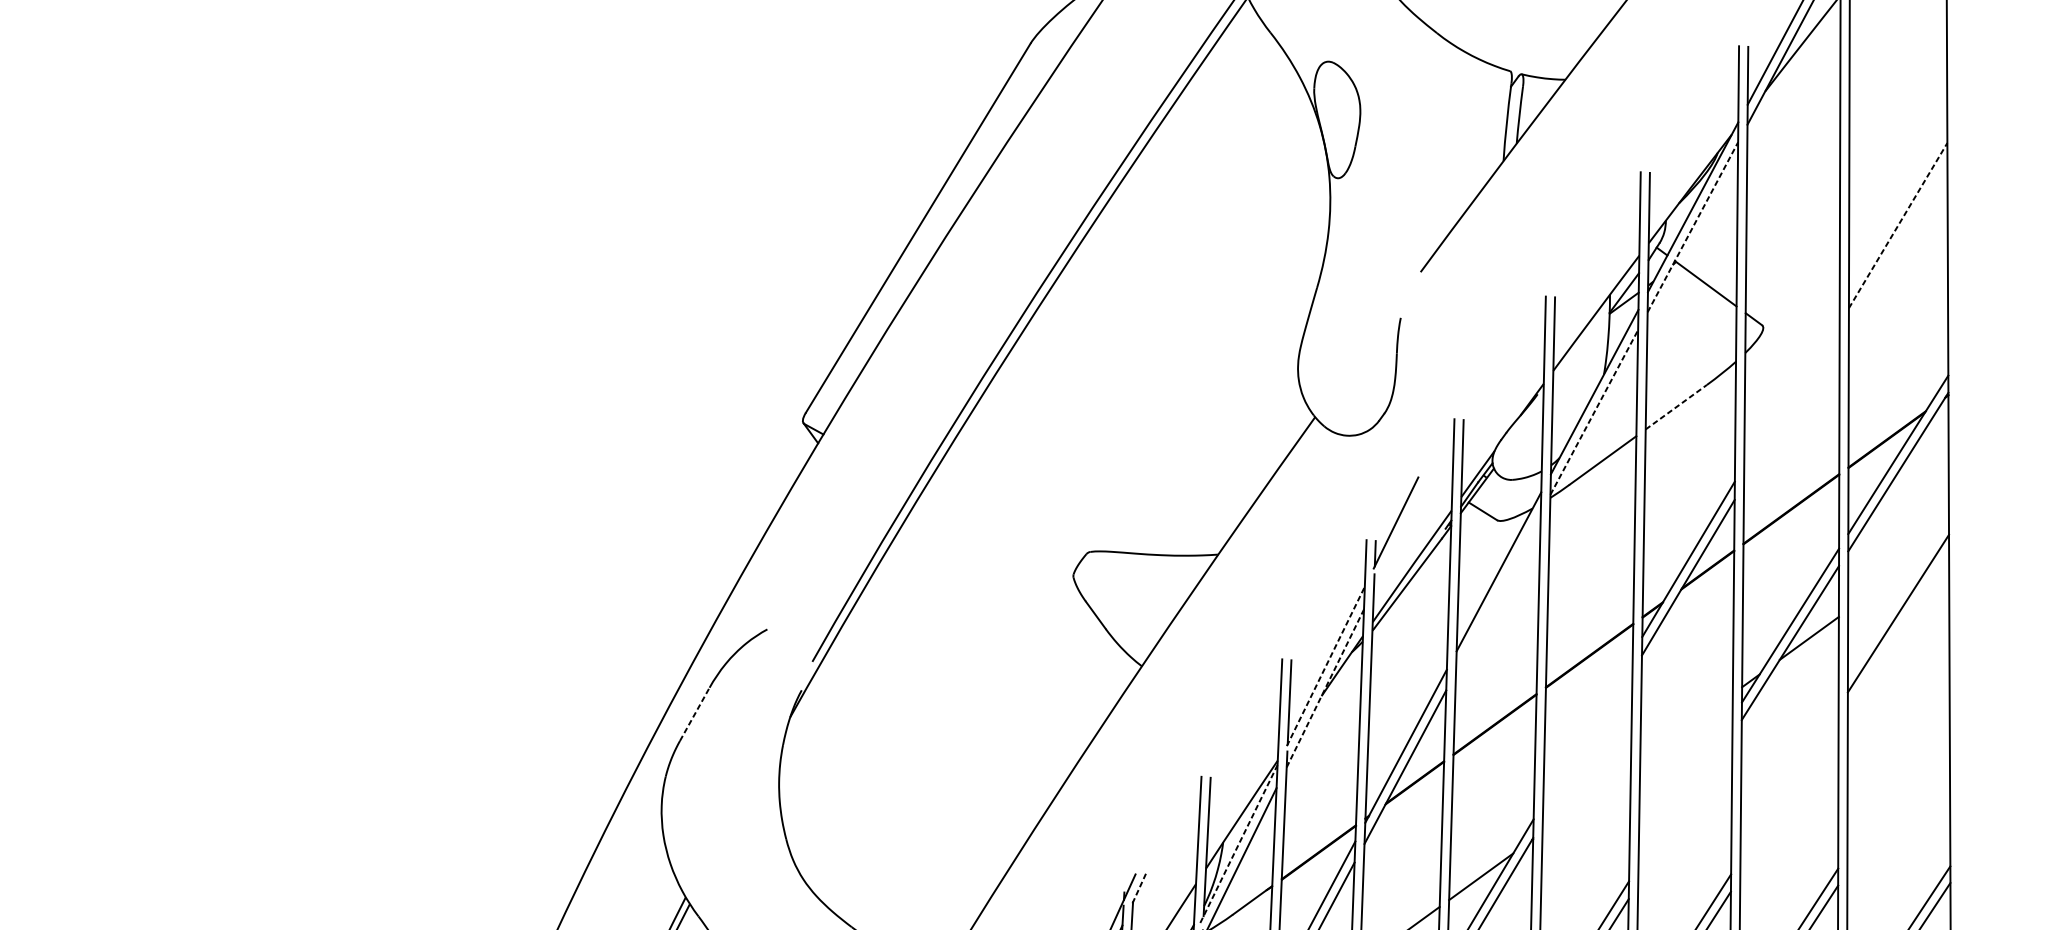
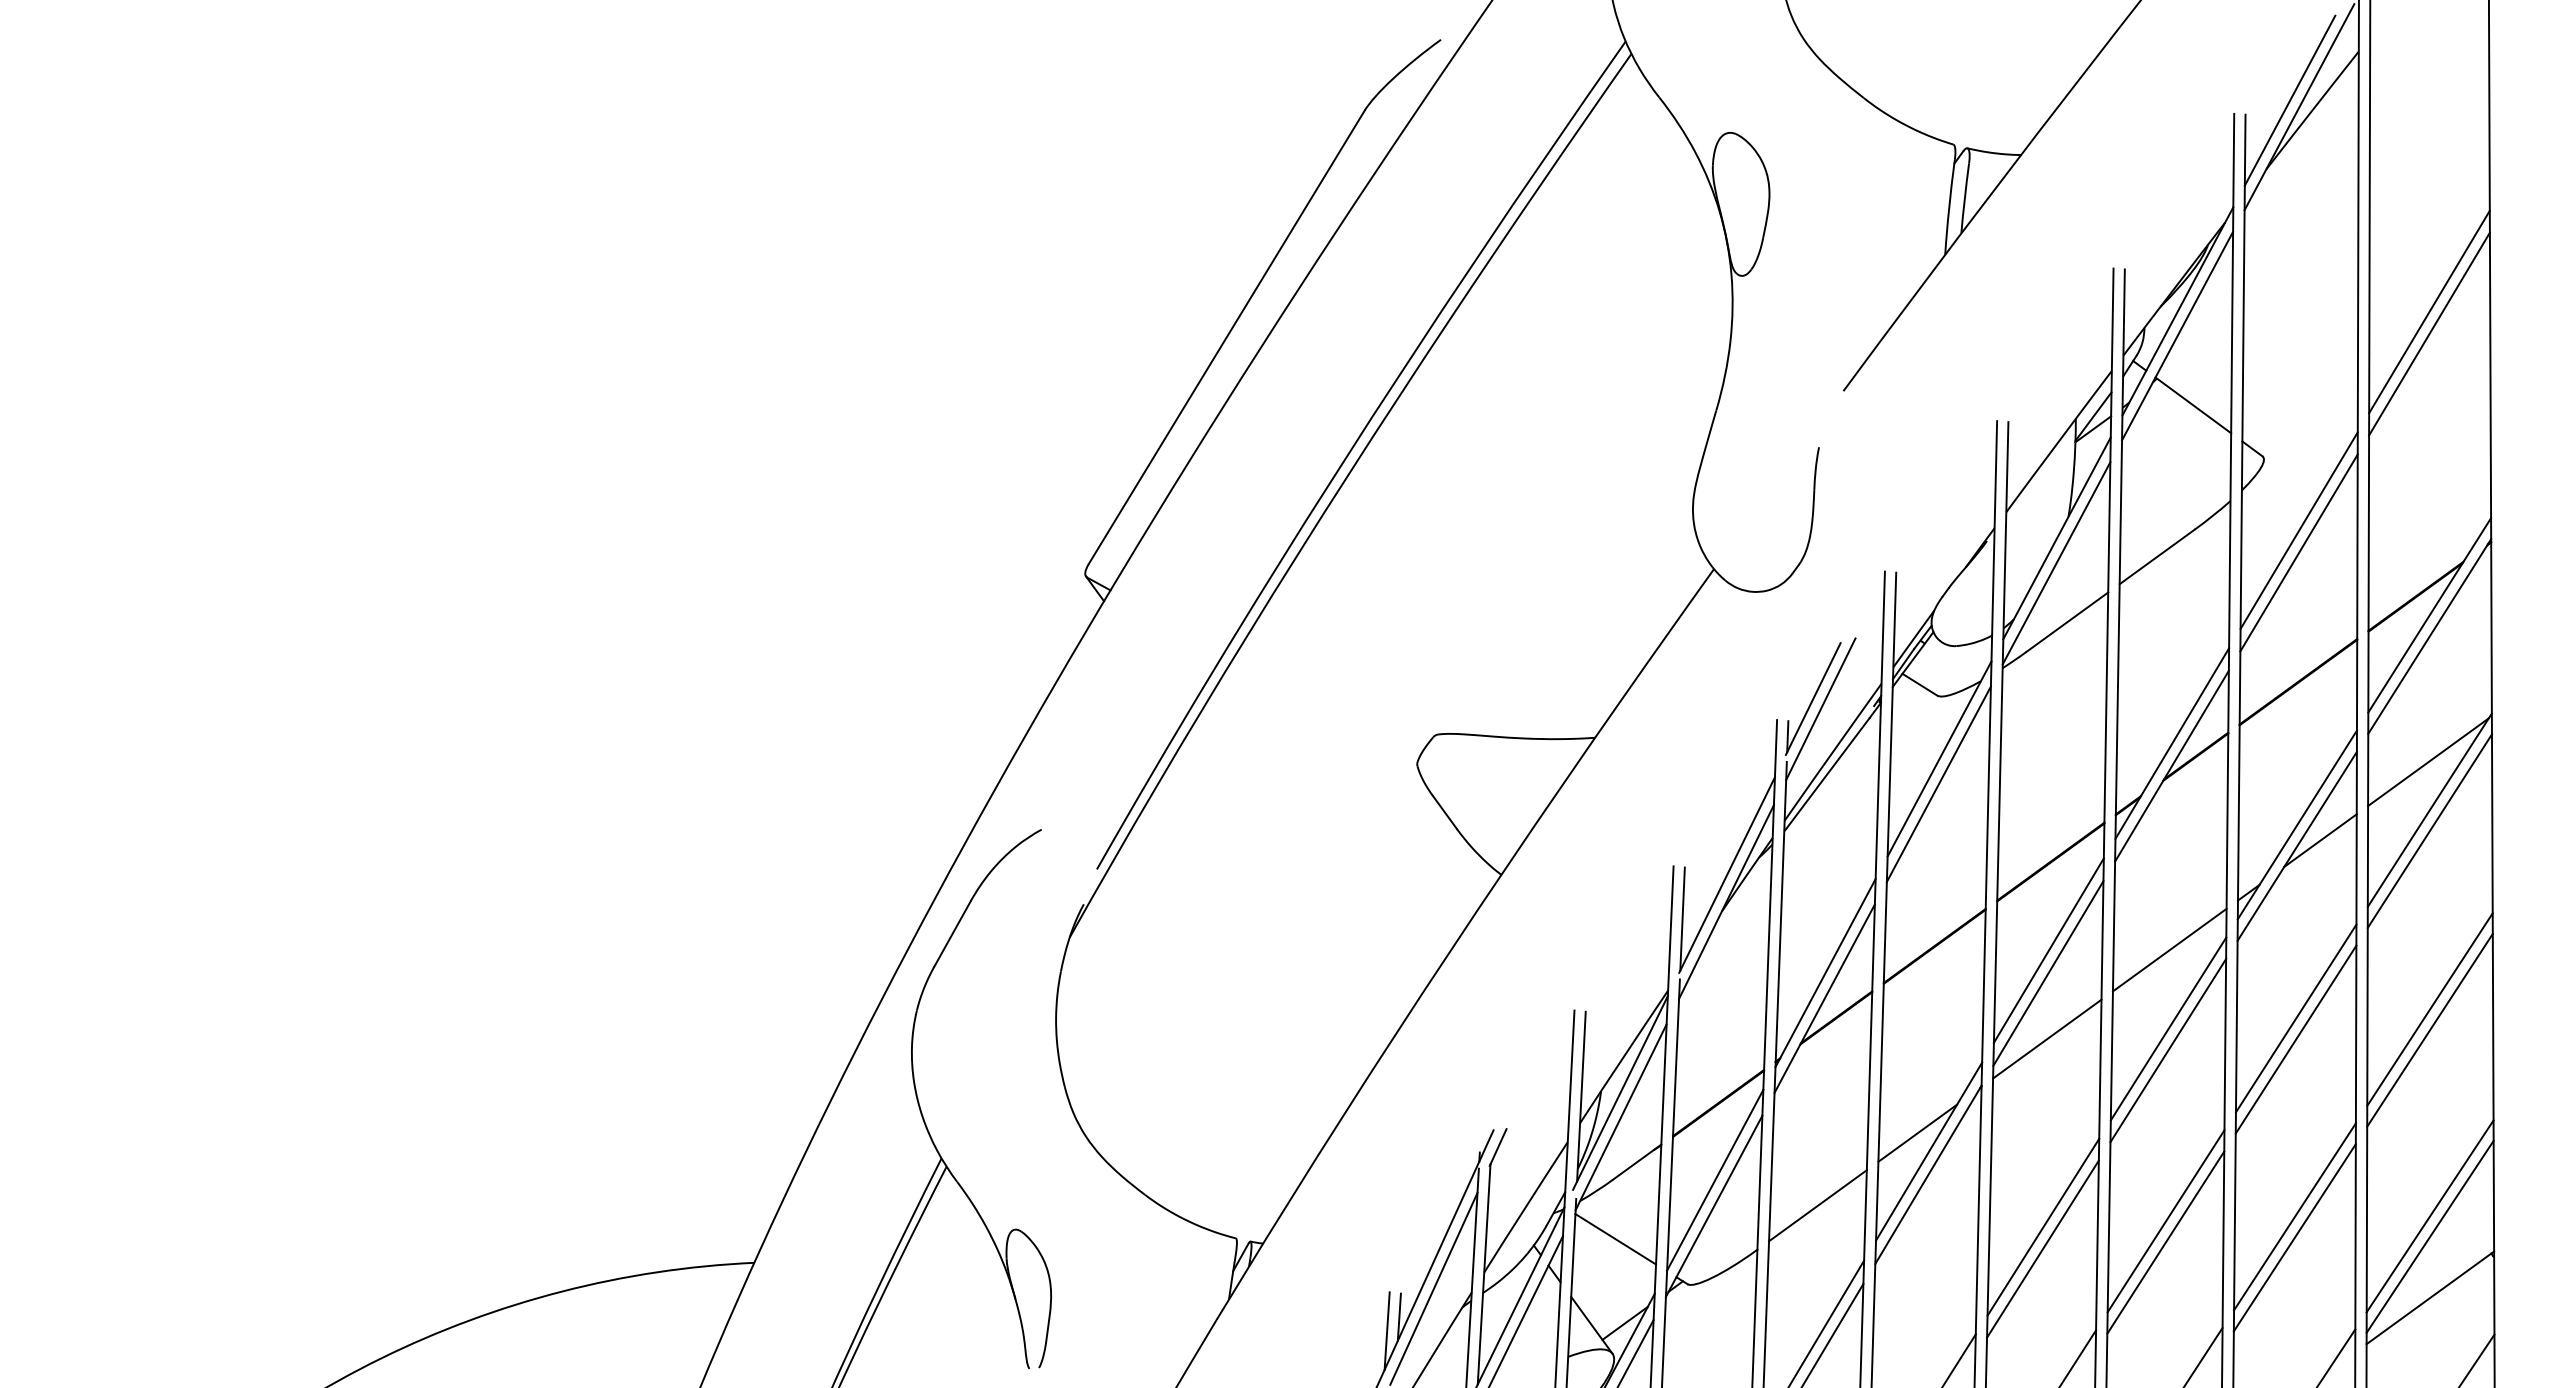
line: (1898, 207) -> (2429, 311), added
line: (1692, 226) -> (2177, 335), dashed -> solid
line: (1898, 226) -> (2429, 334), dashed -> solid
line: (1791, 385) -> (2298, 530), added
line: (1791, 403) -> (2298, 552), added
line: (1676, 406) -> (2157, 556), dashed -> solid
line: (1594, 411) -> (2056, 562), dashed -> solid
line: (1401, 531) -> (1820, 709), added
line: (1897, 574) -> (2428, 762), added
line: (1498, 591) -> (1938, 783), added
line: (1898, 630) -> (2429, 830), added
line: (1326, 666) -> (1727, 875), dashed -> solid
line: (1325, 688) -> (1726, 902), dashed -> solid
line: (694, 714) -> (952, 933), dashed -> solid
line: (1587, 727) -> (2048, 950), added
line: (1686, 727) -> (2169, 949), added
line: (1587, 746) -> (2048, 973), added
line: (1898, 775) -> (2429, 1009), added
line: (1788, 783) -> (2295, 1018), added
line: (1685, 791) -> (2168, 1028), added
line: (1898, 792) -> (2429, 1029), added
line: (1586, 799) -> (2047, 1038), added
line: (1788, 800) -> (2295, 1039), added
line: (1685, 809) -> (2168, 1050), added
line: (1238, 843) -> (1620, 1092), dashed -> solid
line: (1139, 888) -> (1498, 1147), dashed -> solid

